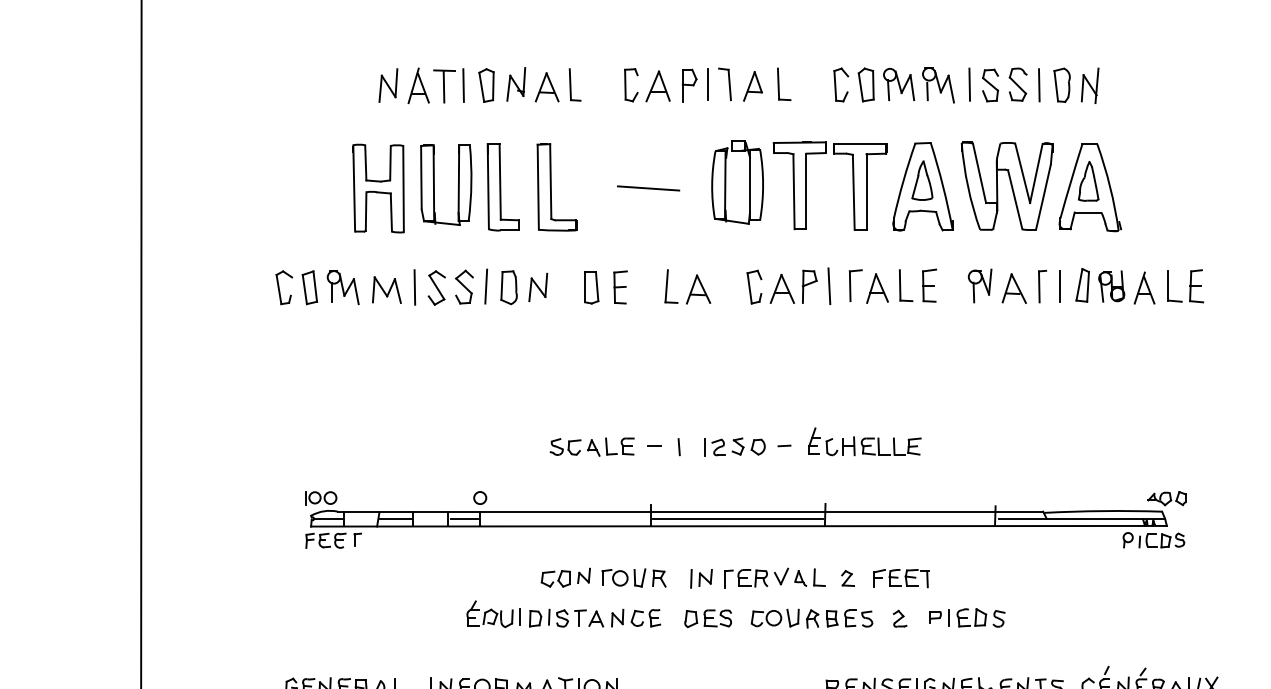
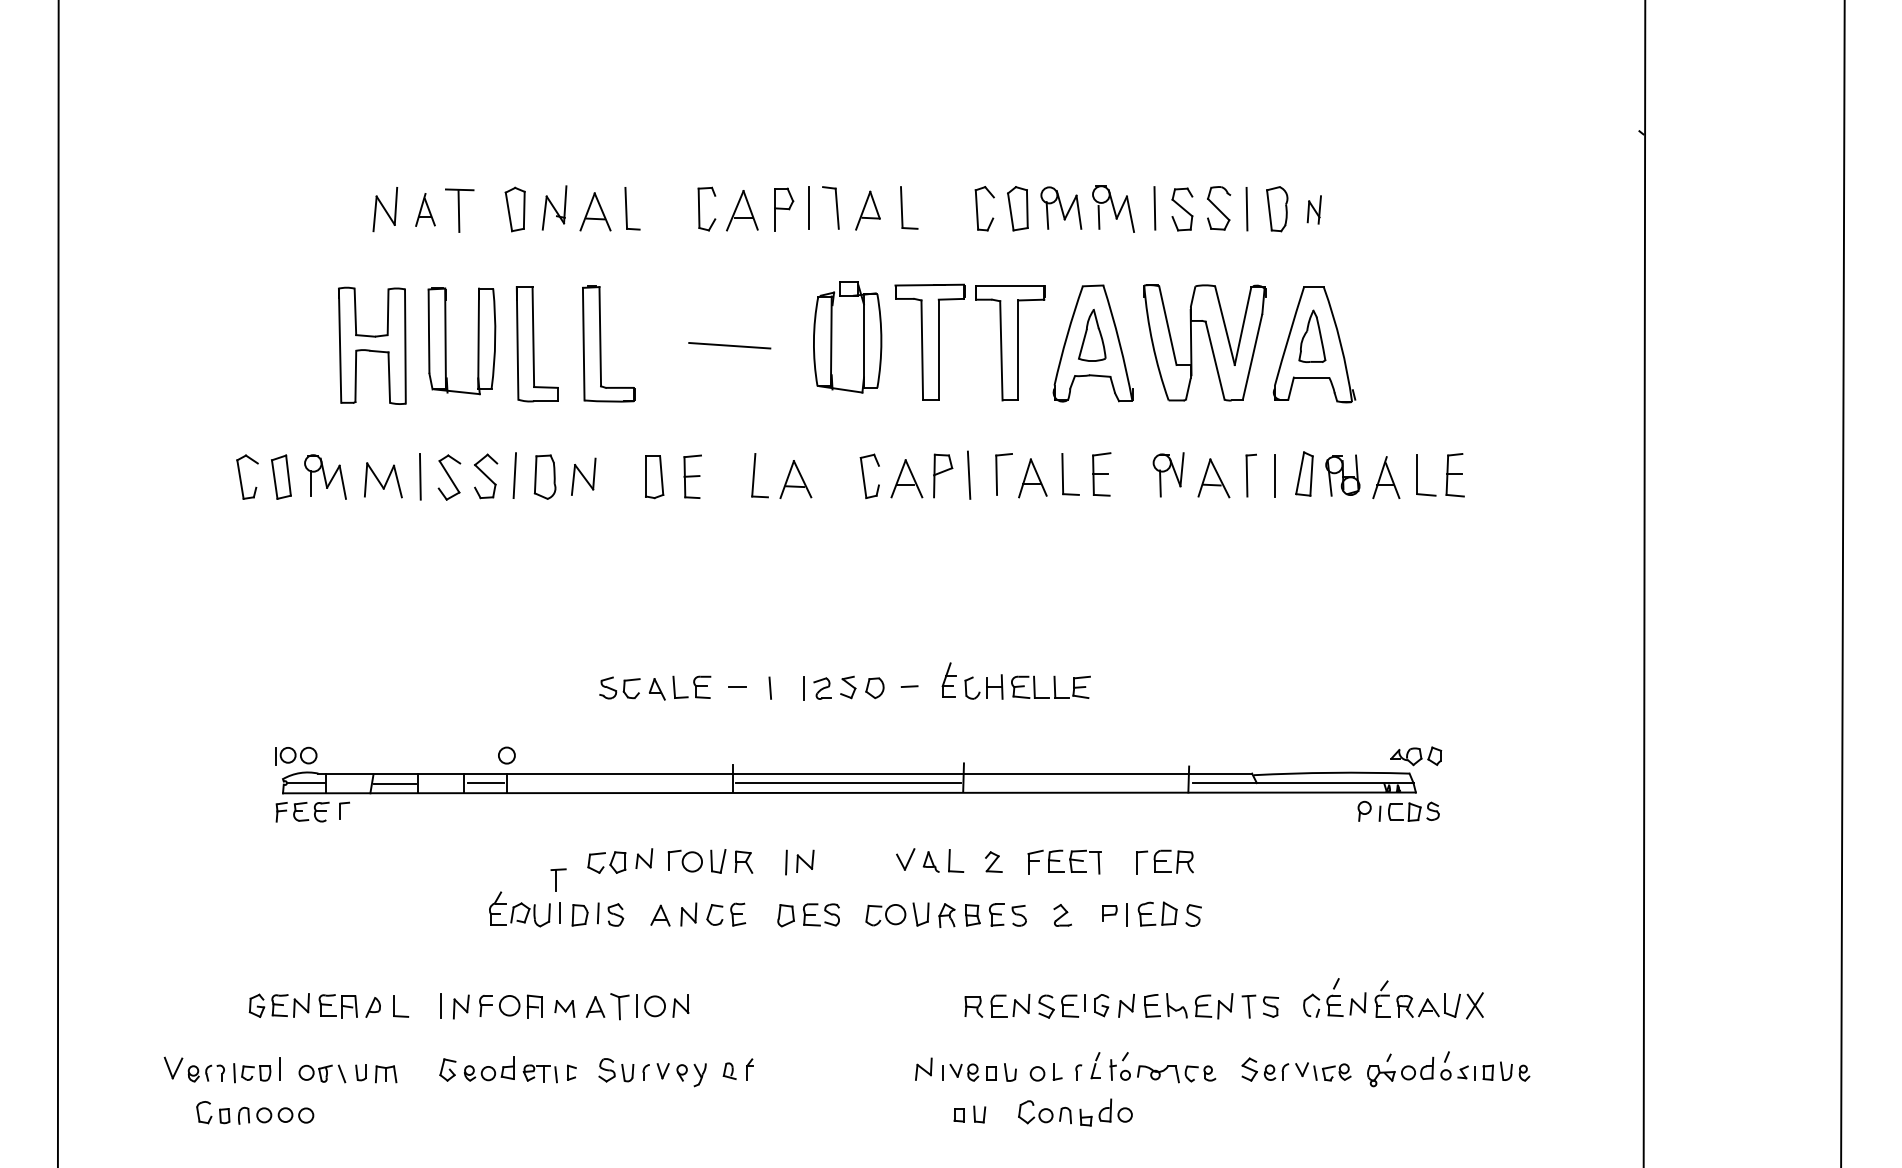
part: (418, 85) -> (425, 209), size x0.7
line: (463, 85) -> (484, 209), removed
part: (1090, 85) -> (1314, 209), size x0.6
part: (745, 578) -> (1164, 861), moved
part: (580, 618) -> (558, 879), moved

